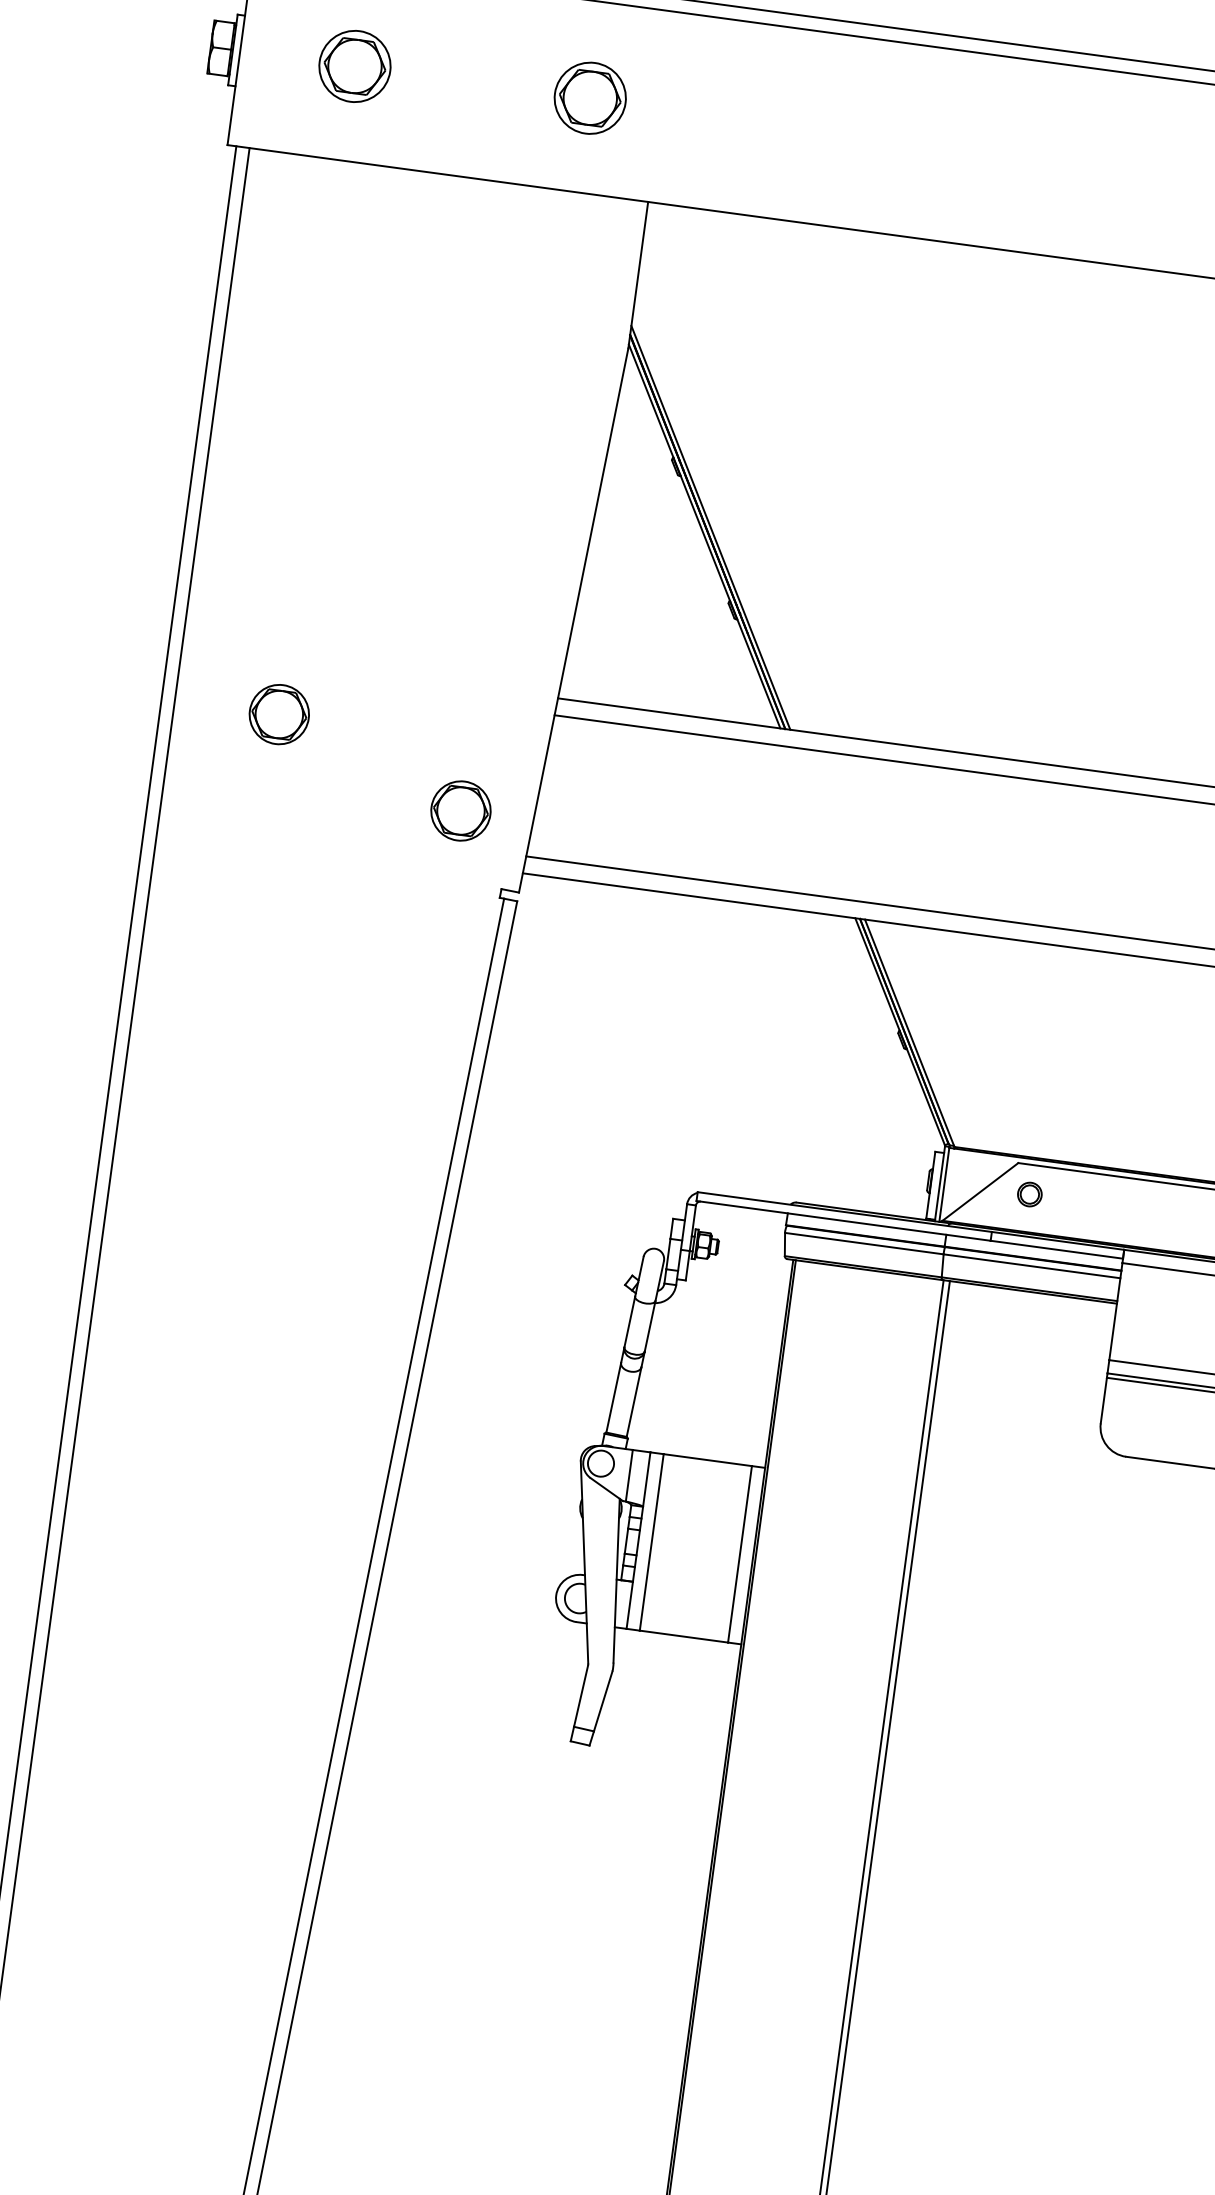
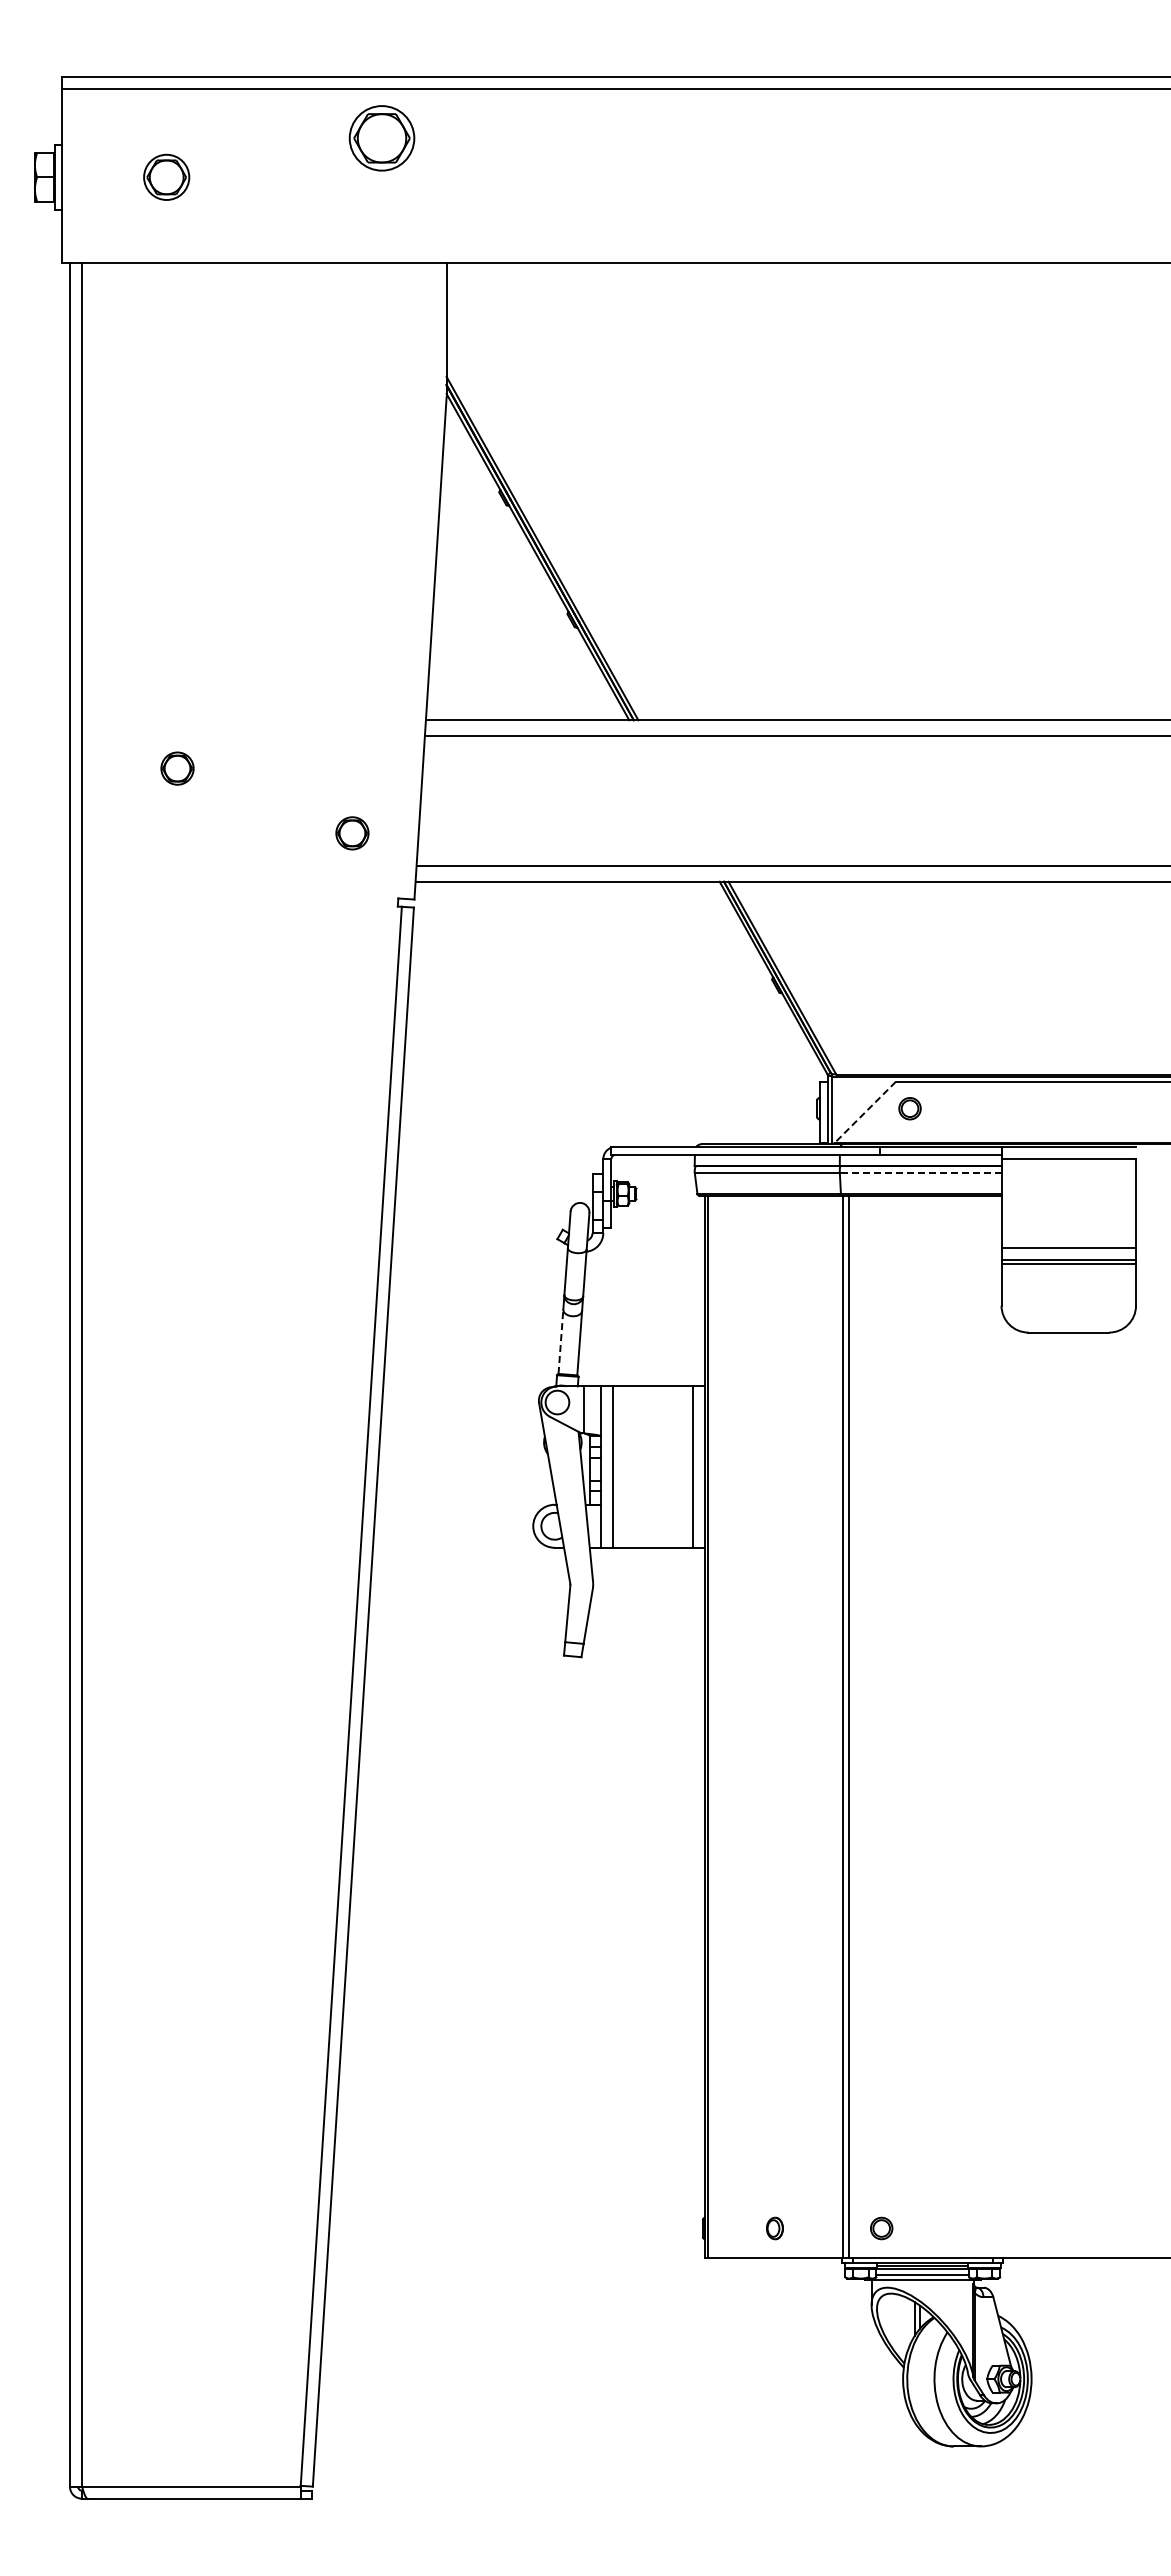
part: (354, 66) -> (166, 177), size x0.7
part: (589, 98) -> (381, 138), moved
part: (279, 714) -> (177, 768), size x0.6
part: (461, 811) -> (352, 833), size x0.6
line: (979, 1191) -> (864, 1112), solid -> dashed
line: (1031, 1265) -> (920, 1172), solid -> dashed
line: (613, 1397) -> (560, 1341), solid -> dashed

